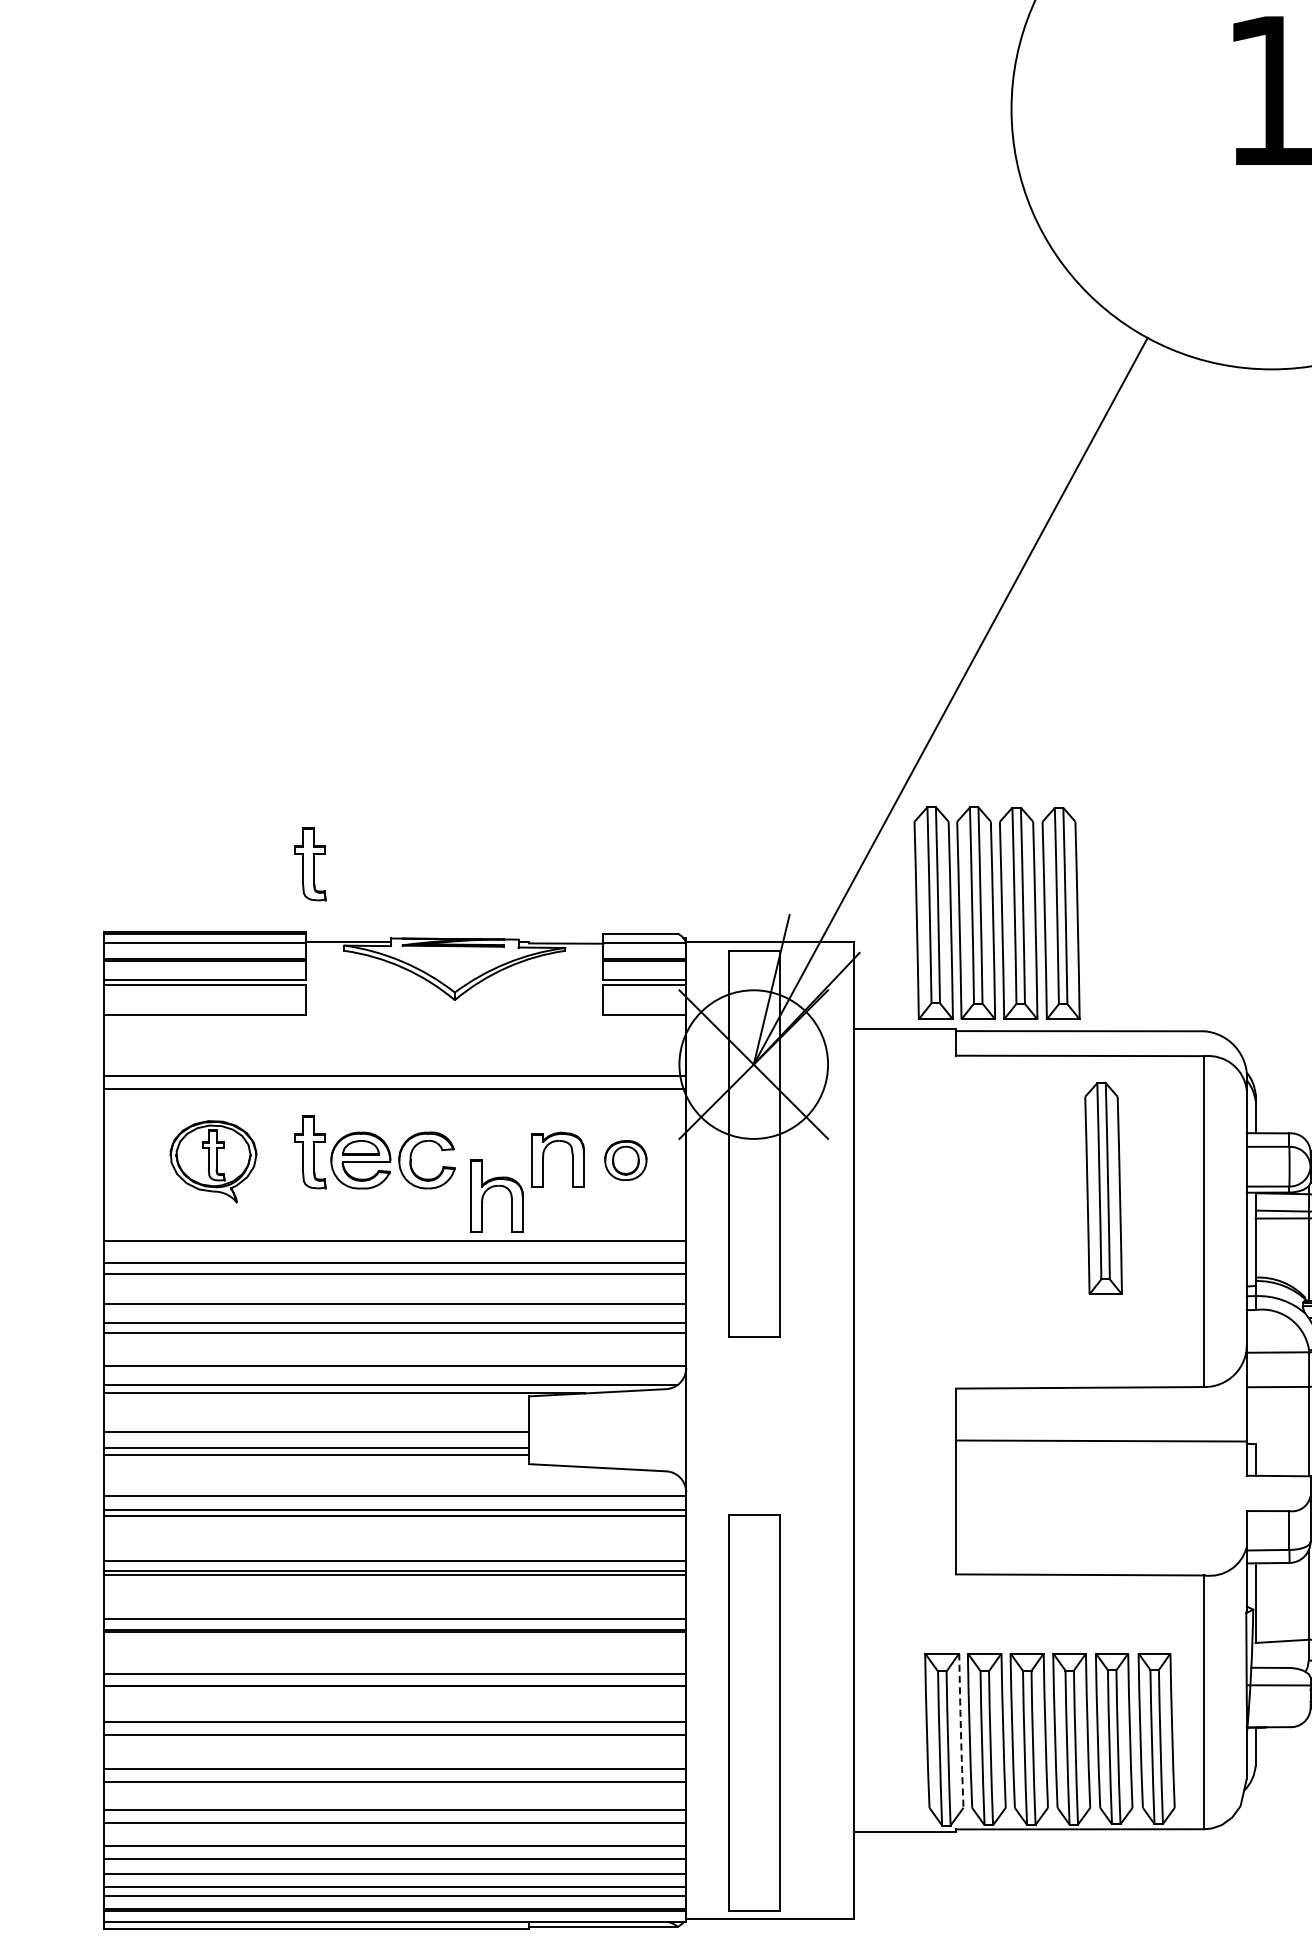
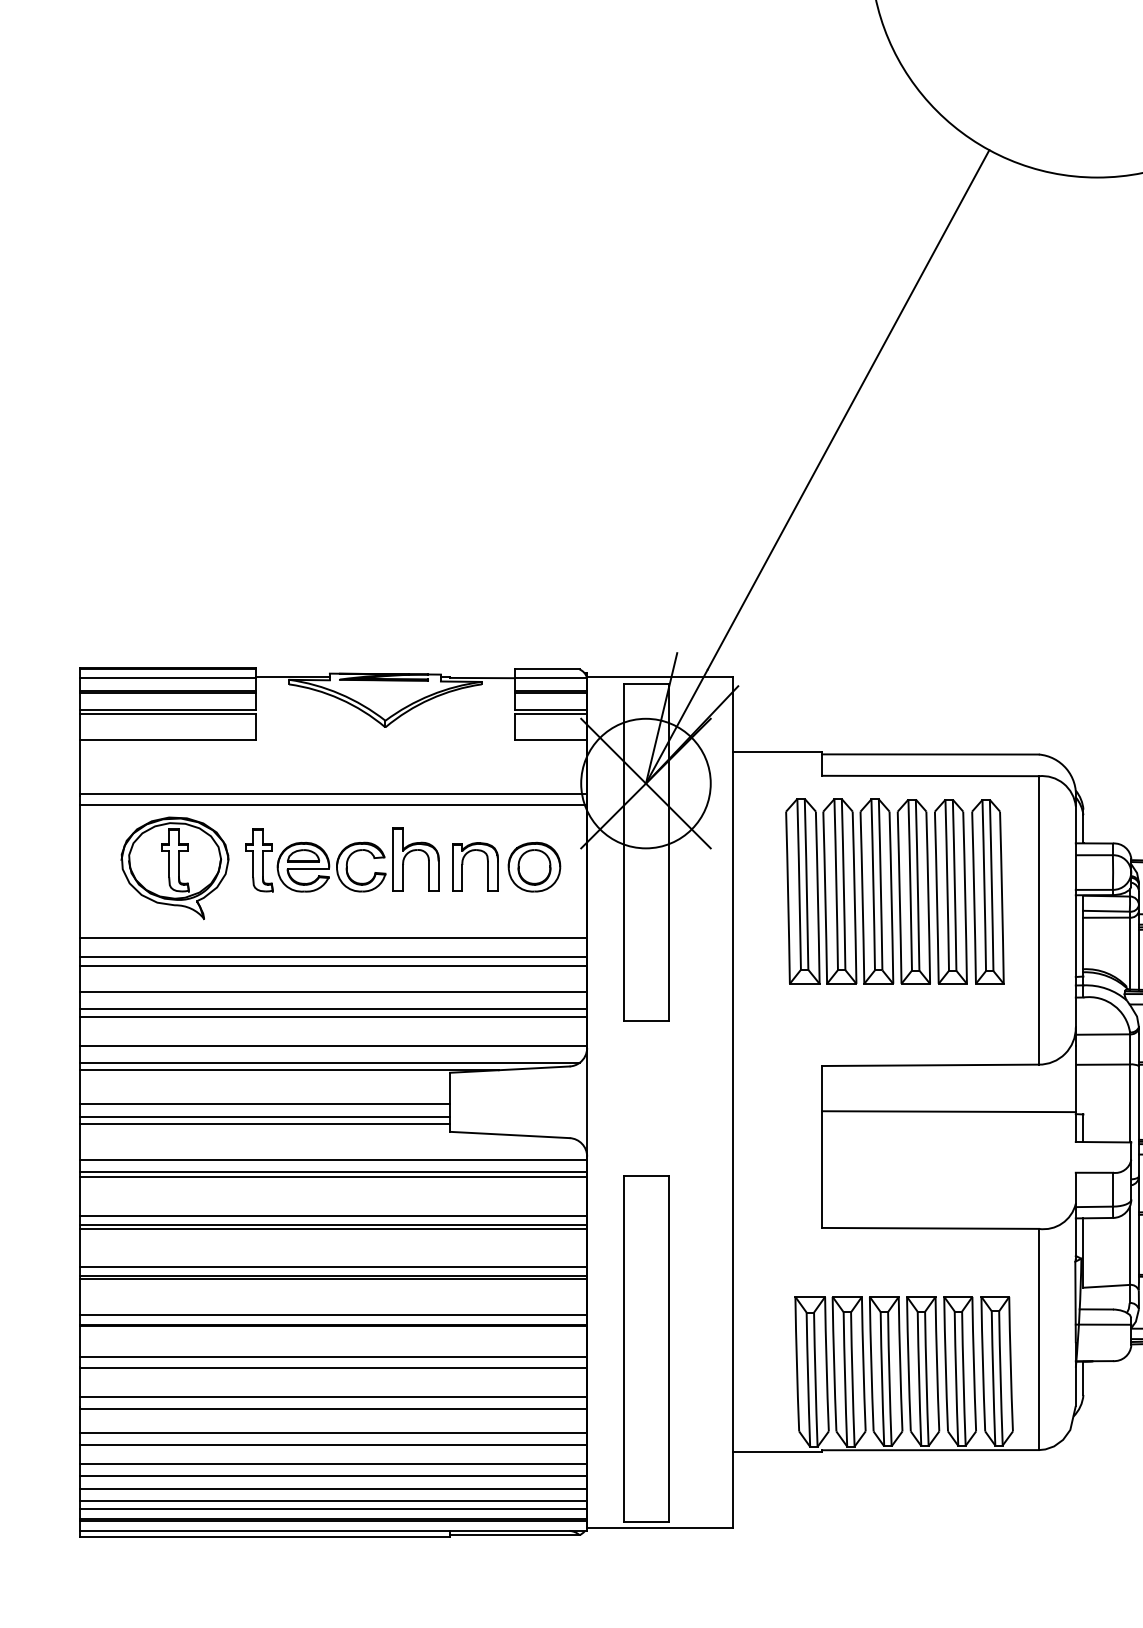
part: (310, 864) -> (259, 609), removed
part: (996, 912) -> (857, 890), moved
part: (625, 1160) -> (534, 867), size x1.43
part: (213, 1161) -> (175, 868), size x1.43
part: (494, 1187) -> (413, 851), moved
part: (1146, 1188) -> (988, 891), added
arc: (960, 1730) -> (826, 1364), dashed -> solid

